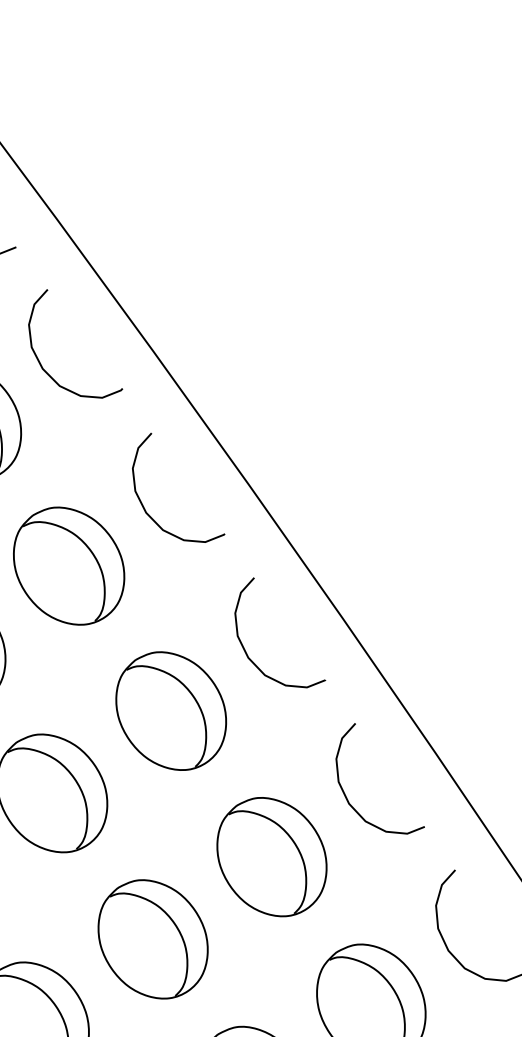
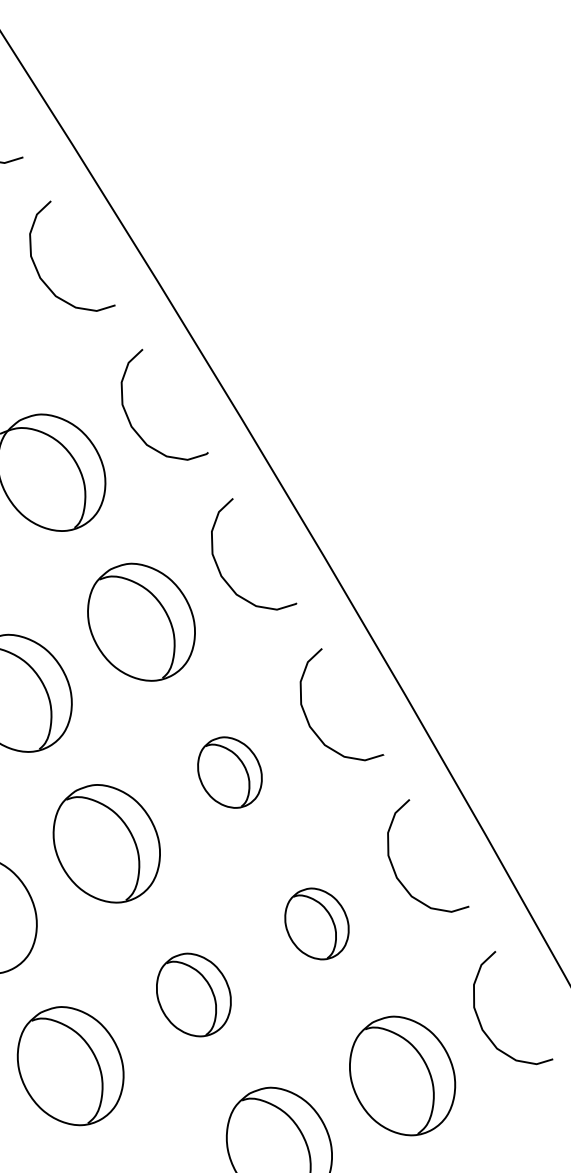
part: (170, 710) -> (229, 772), size x0.6
part: (271, 856) -> (316, 923), size x0.6
part: (152, 938) -> (193, 994), size x0.7

